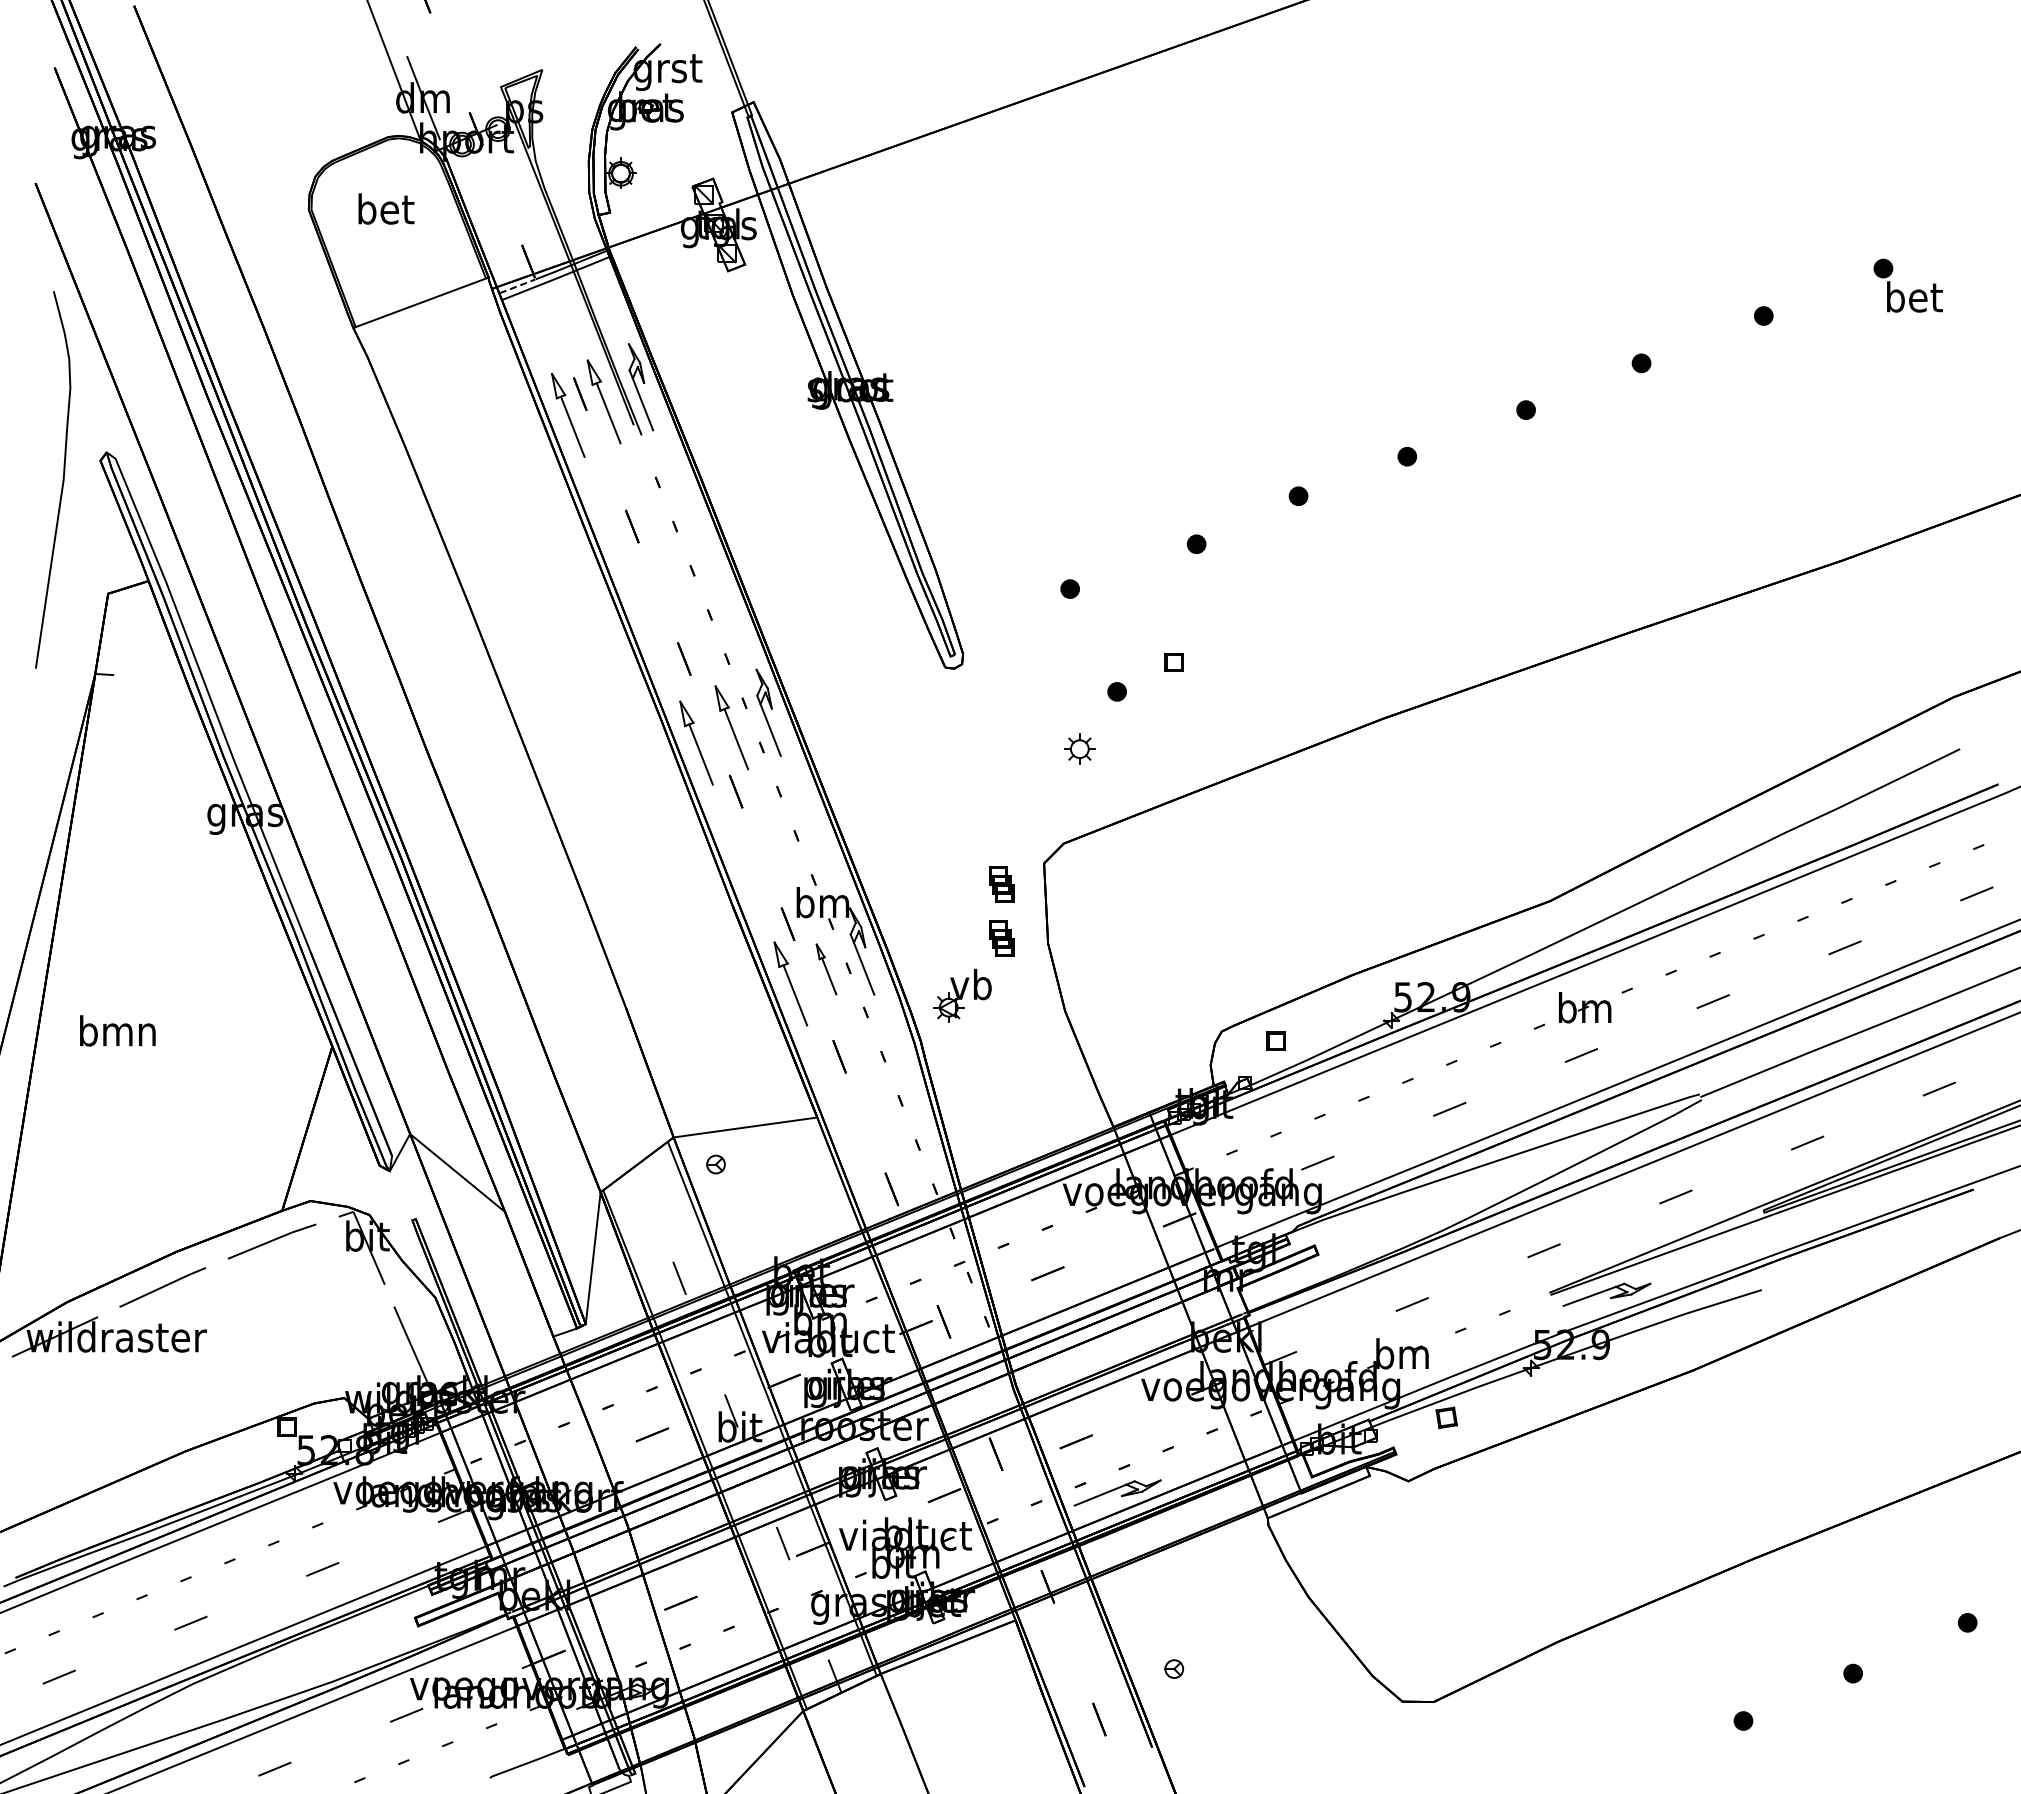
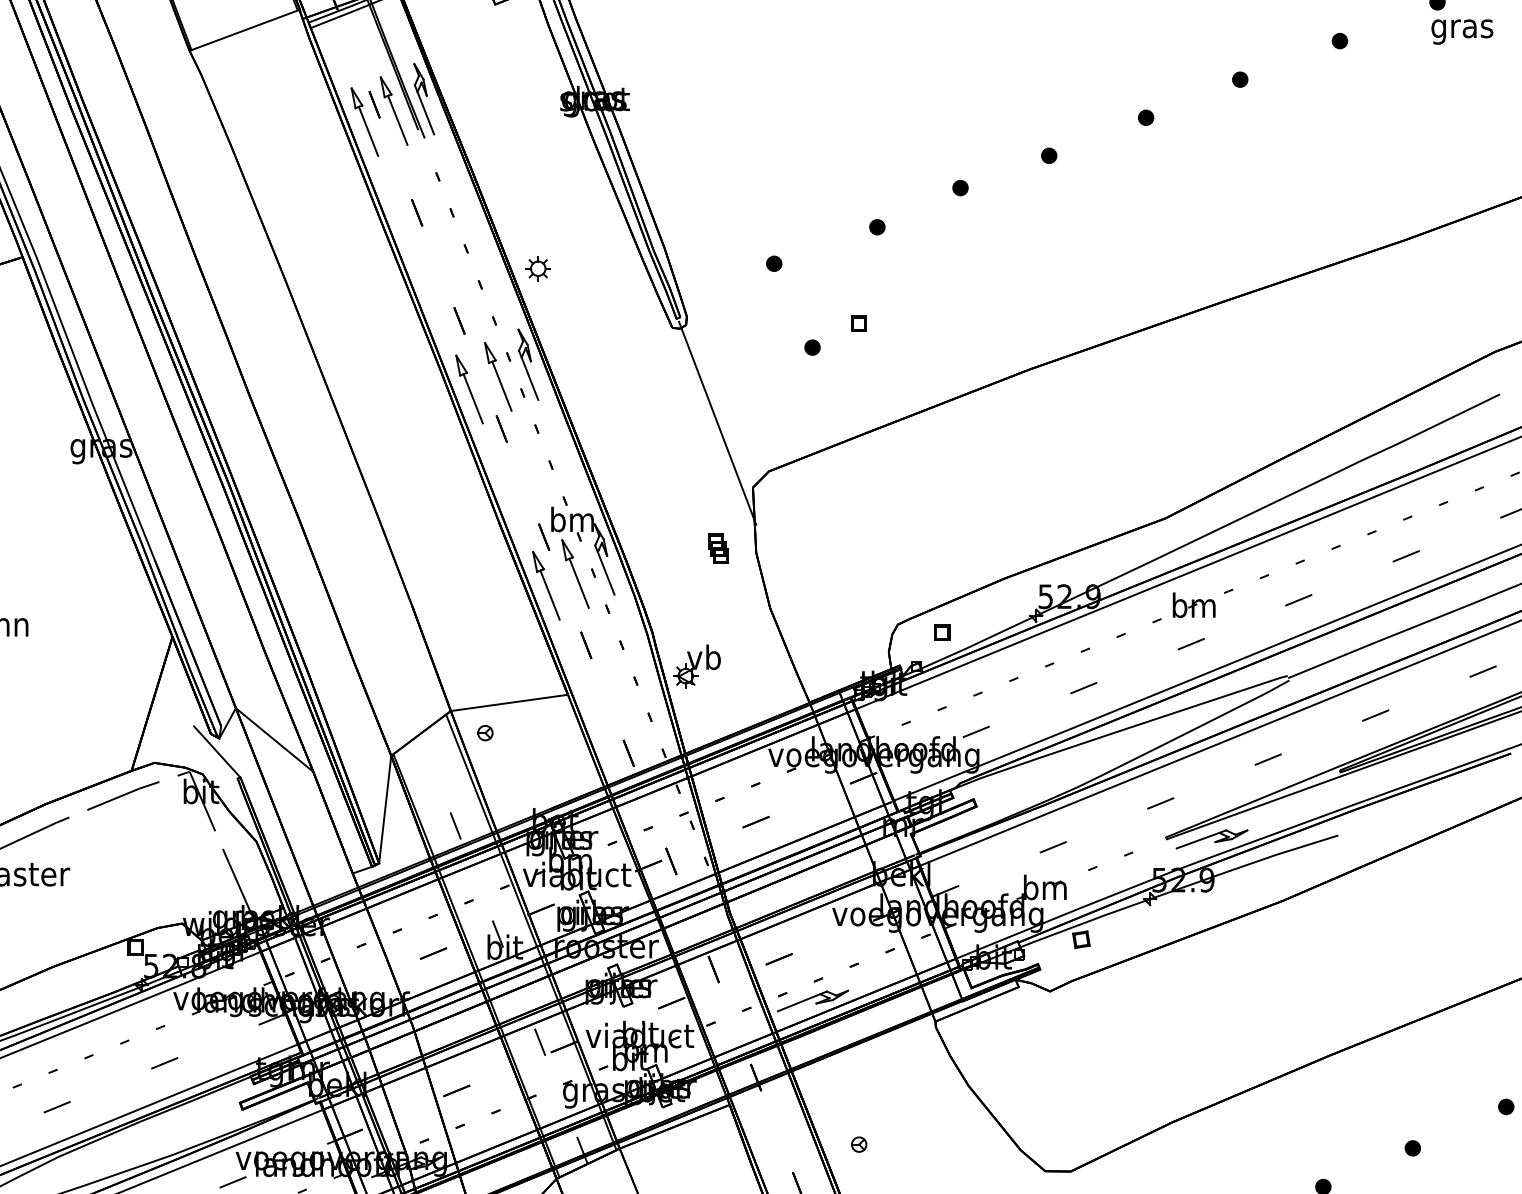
line: (518, 286) -> (324, 17), dashed -> solid
text: (1913, 300) -> (1462, 28), bet -> gras
part: (1079, 748) -> (537, 268), moved
line: (1000, 784) -> (717, 423), added
part: (1001, 884) -> (718, 504), removed
part: (826, 969) -> (575, 574), size x1.67
part: (962, 995) -> (697, 666), moved
line: (386, 1187) -> (216, 751), added

